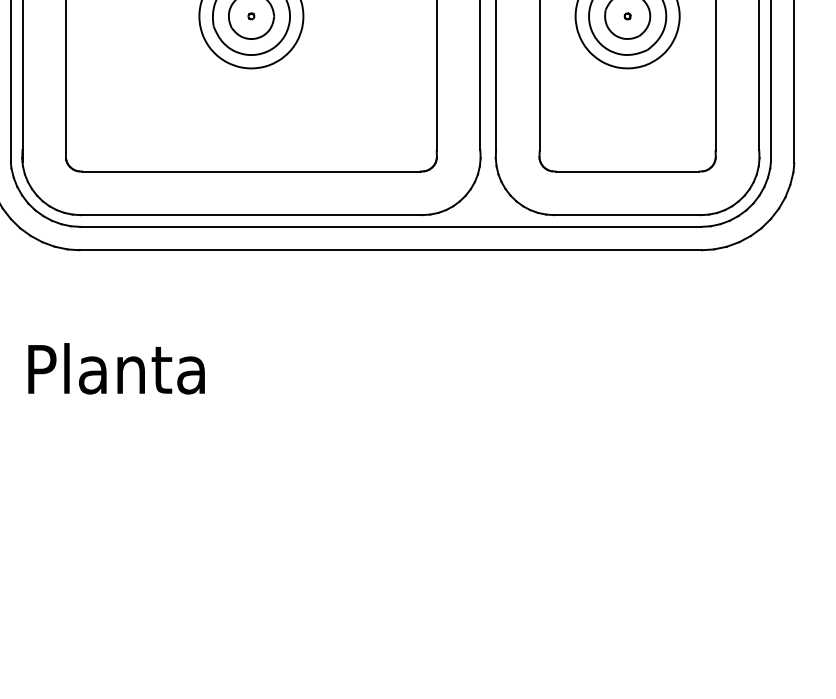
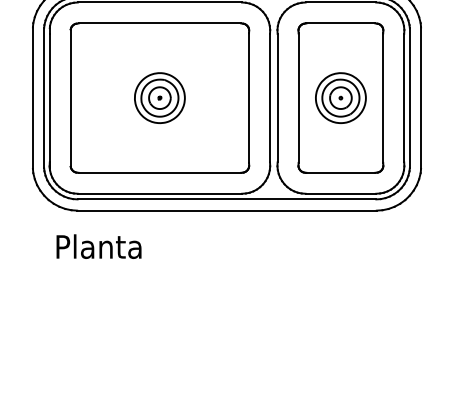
text: (115, 368) -> (98, 246), moved

